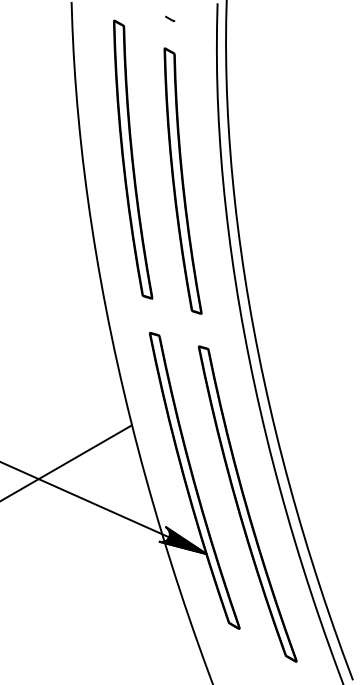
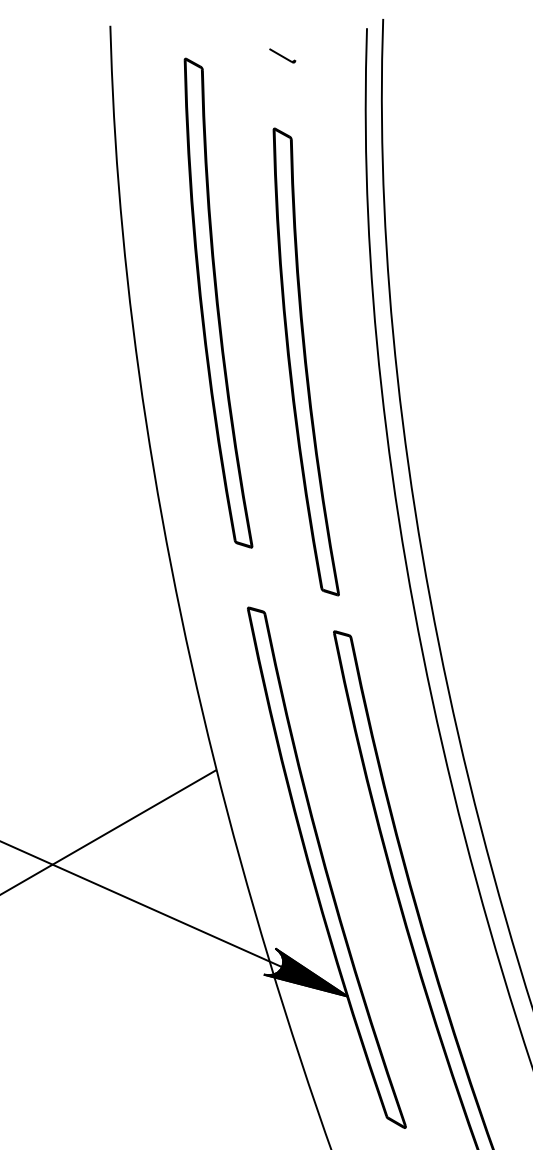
part: (170, 18) -> (284, 54), size x1.6
part: (182, 180) -> (305, 360), moved

